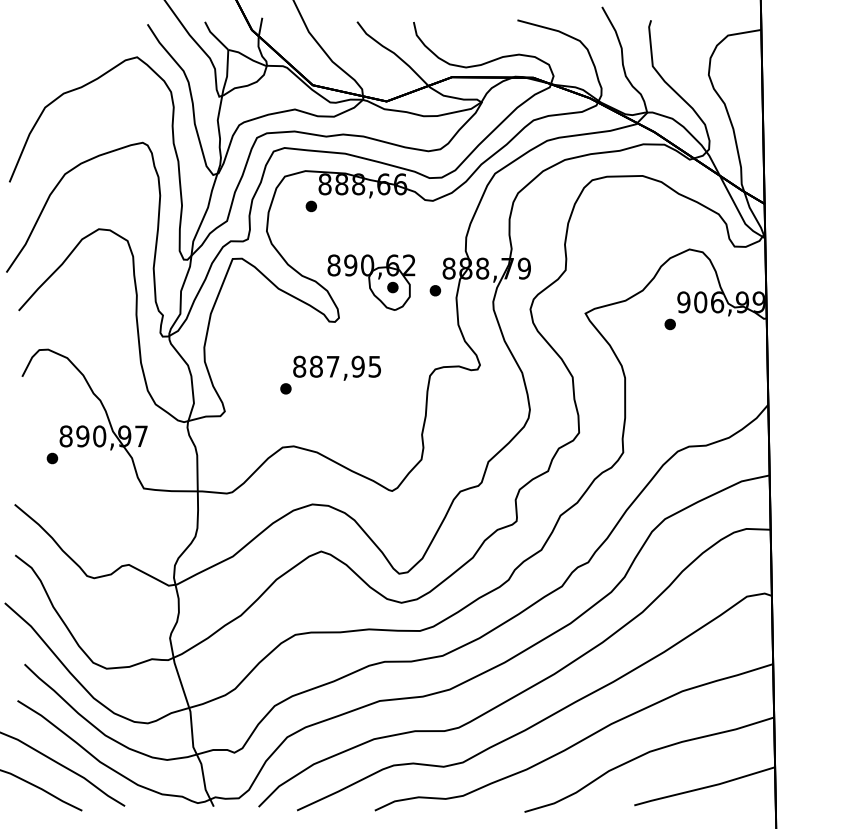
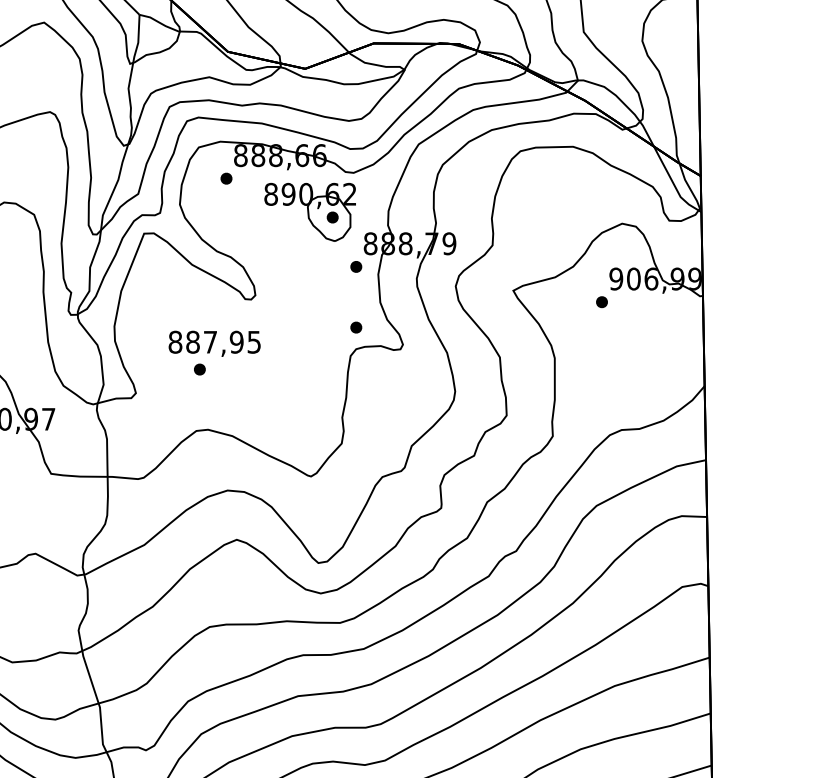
part: (371, 282) -> (310, 212), moved
part: (435, 348) -> (356, 327), added
text: (336, 367) -> (214, 343), moved

